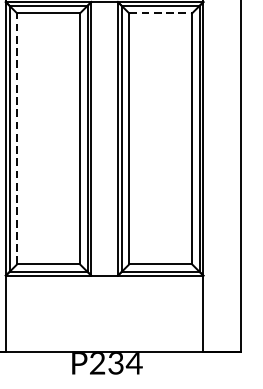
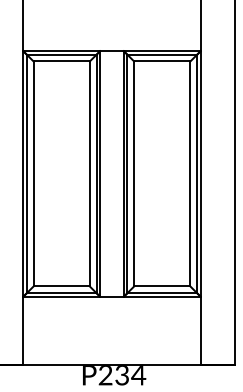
line: (160, 13) -> (162, 61), dashed -> solid
line: (17, 138) -> (33, 173), dashed -> solid

